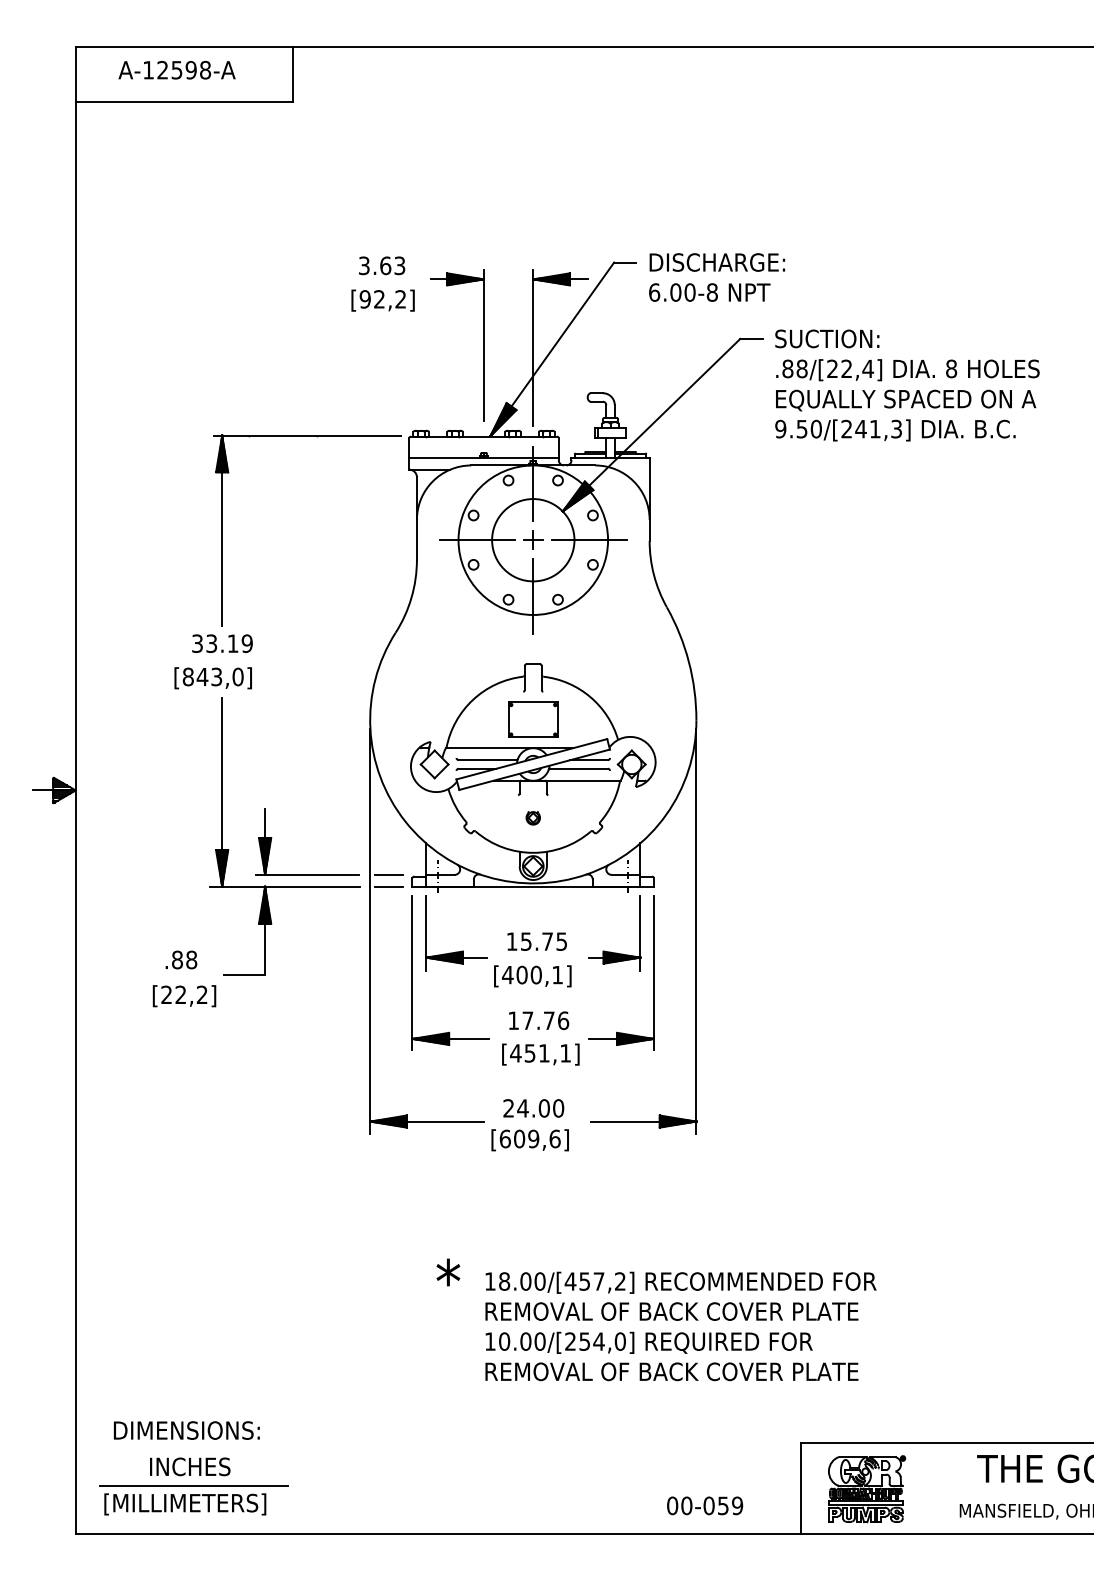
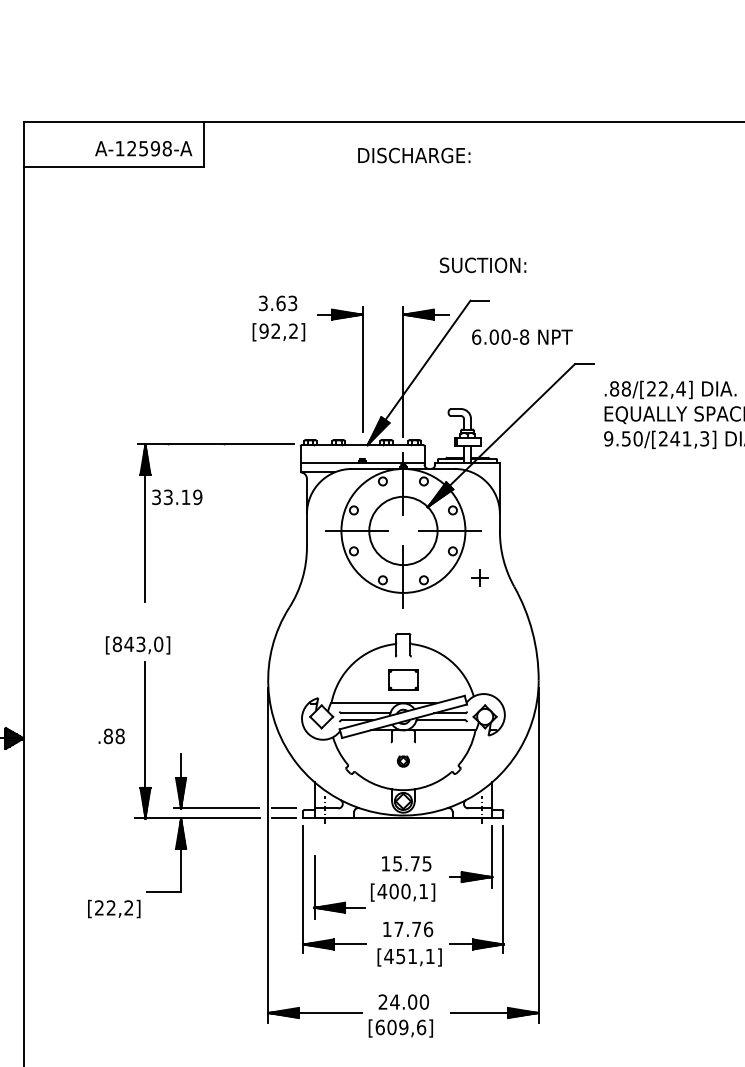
text: (176, 69) -> (143, 148), moved
text: (717, 262) -> (414, 155), moved
text: (709, 292) -> (522, 337), moved
text: (827, 338) -> (483, 265), moved
part: (533, 539) -> (479, 577), moved
text: (222, 643) -> (177, 497), moved
part: (533, 719) -> (403, 679), size x0.7
part: (461, 950) -> (343, 901), moved
text: (181, 959) -> (111, 735), moved

